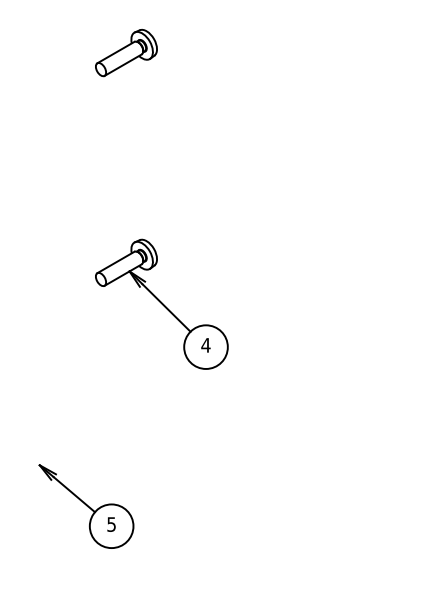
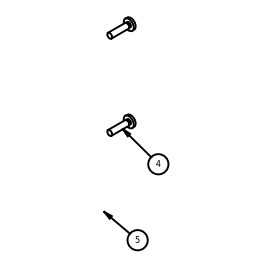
part: (85, 505) -> (125, 230), moved

